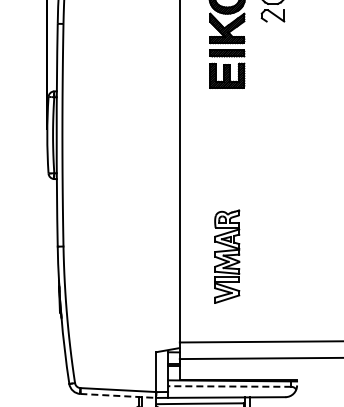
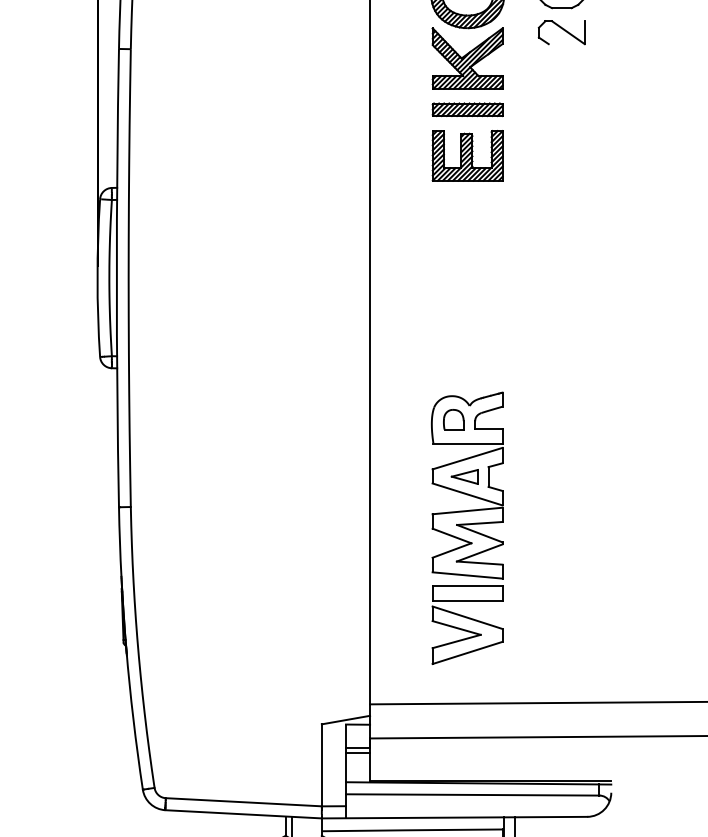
part: (227, 256) -> (468, 527), size x1.43
line: (229, 386) -> (472, 794), dashed -> solid
line: (118, 395) -> (243, 813), dashed -> solid

